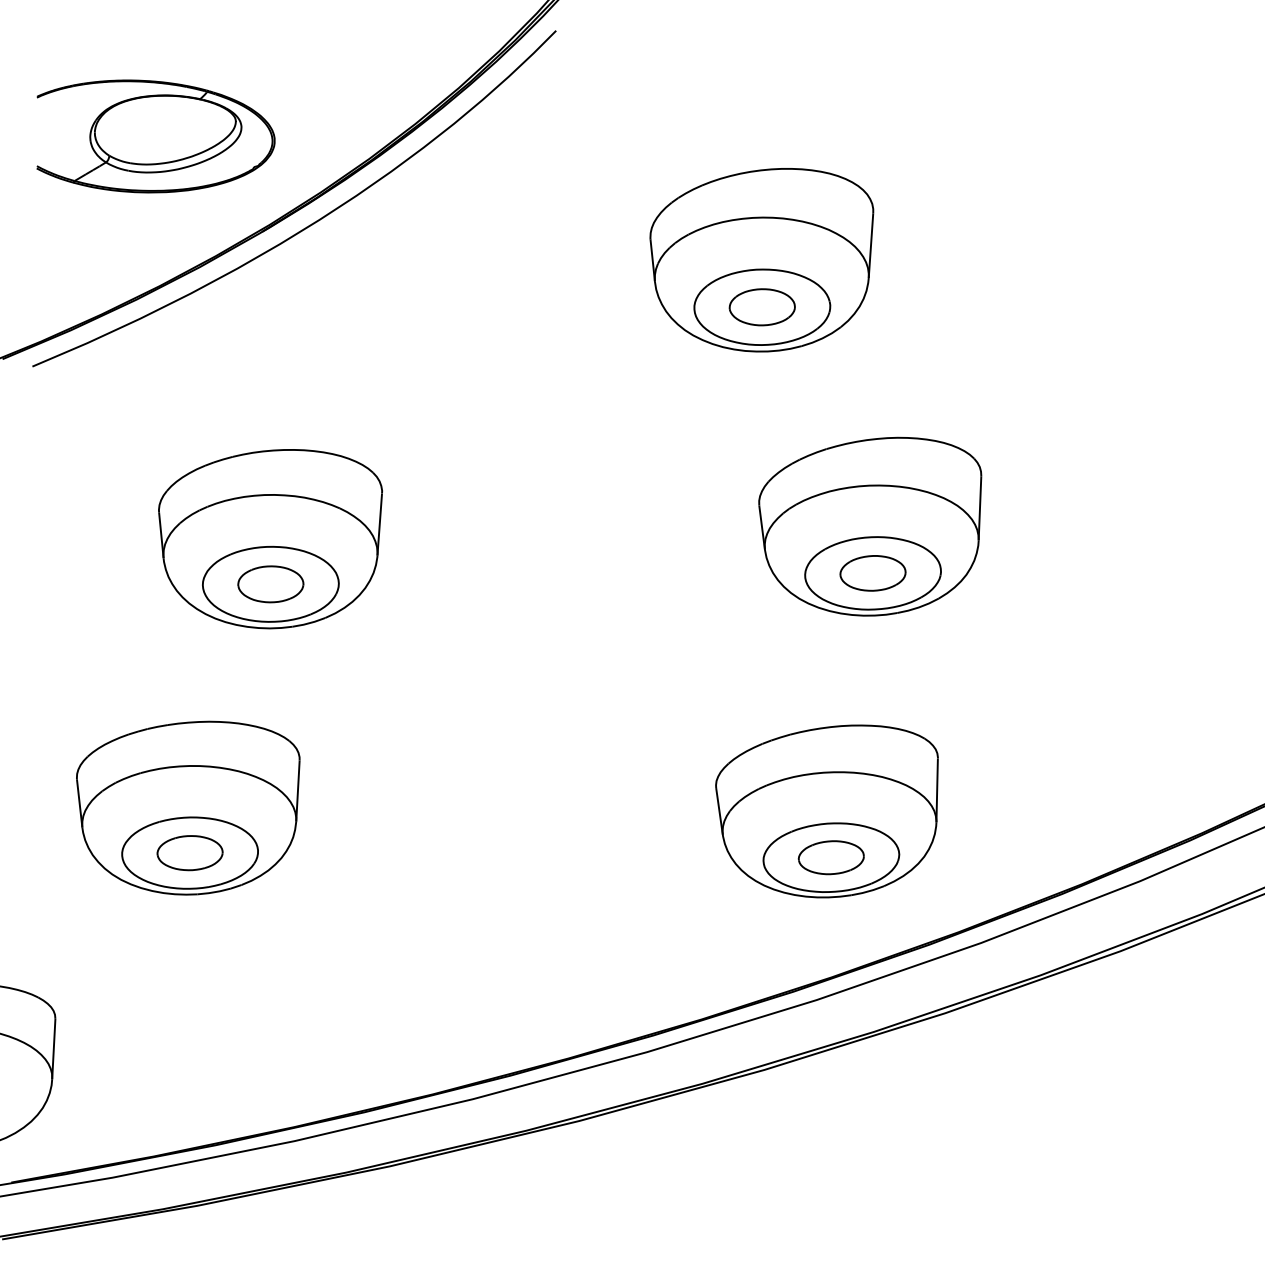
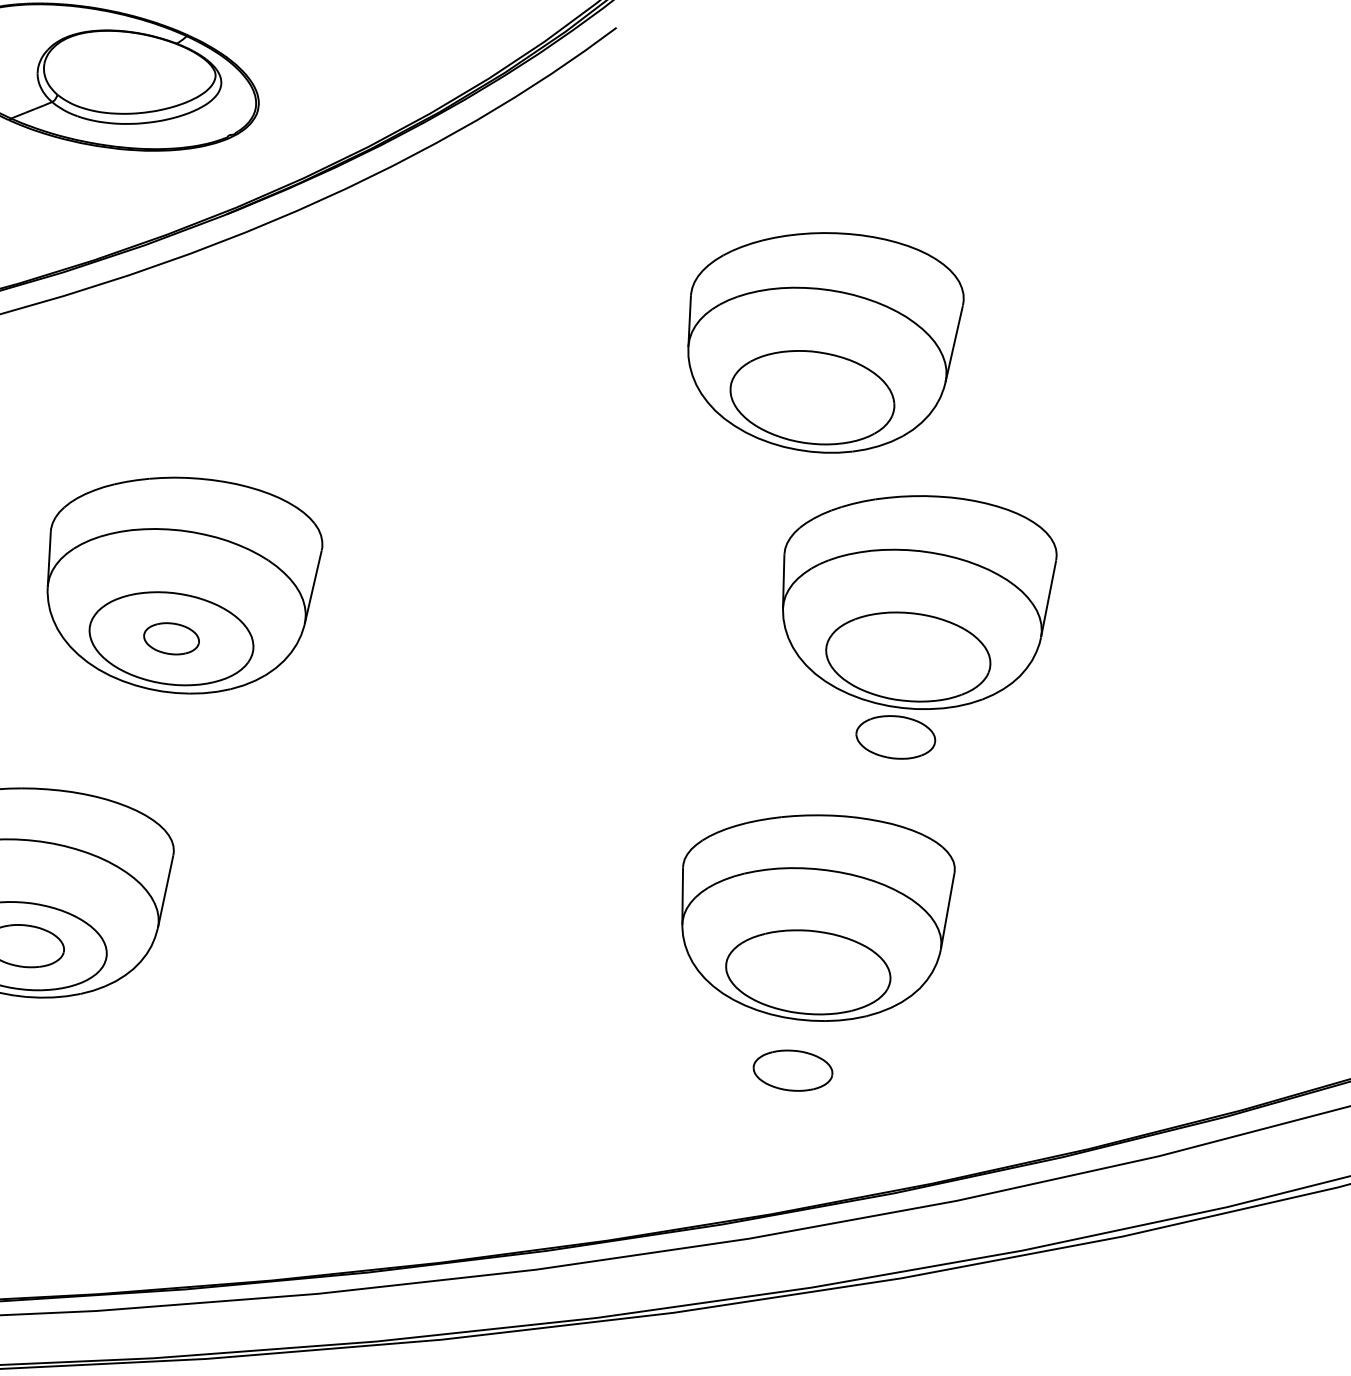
part: (761, 307) -> (811, 397), removed
part: (870, 526) -> (913, 600), moved
part: (270, 584) -> (171, 638), size x0.7
part: (826, 811) -> (811, 916), moved

